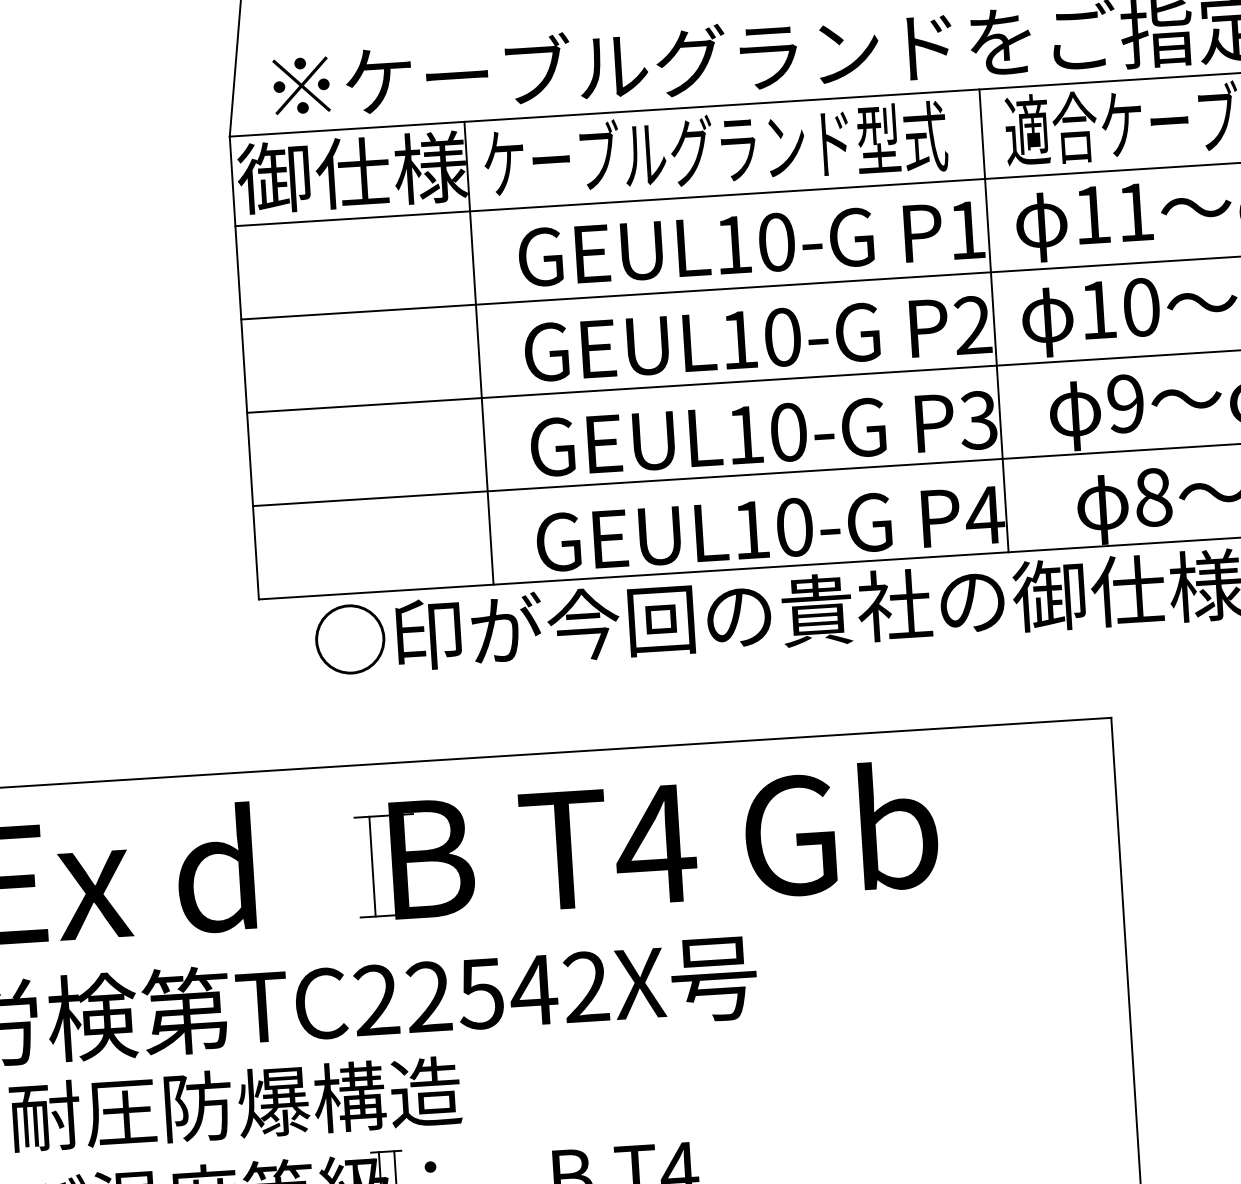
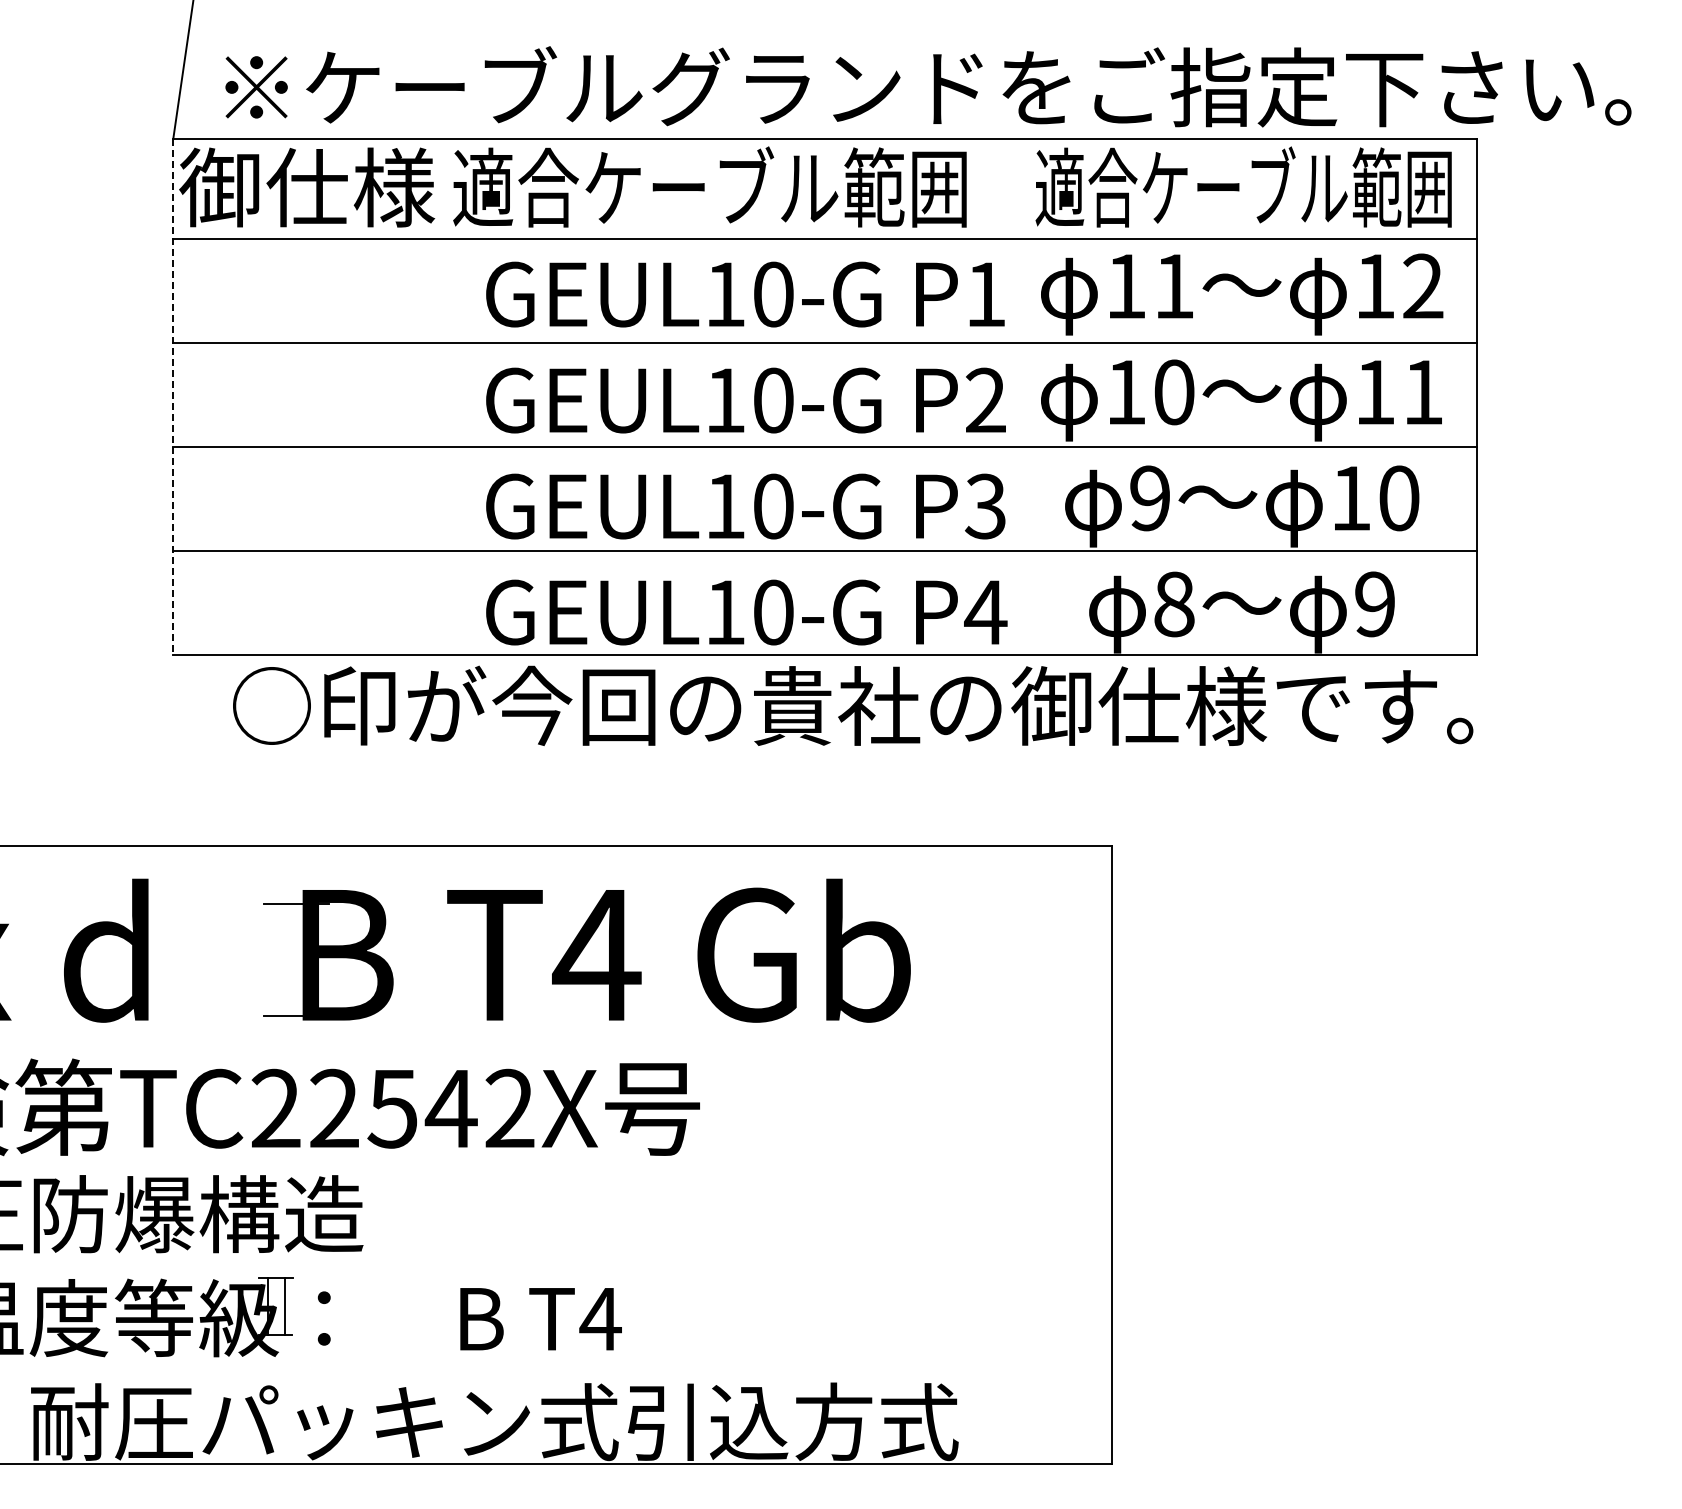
text: (714, 148) -> (711, 186), ケーブルグランド型式 -> 適合ケーブル範囲
line: (993, 320) -> (1009, 396), removed
line: (479, 352) -> (435, 396), removed
line: (244, 368) -> (173, 397), solid -> dashed
line: (372, 866) -> (280, 959), removed

